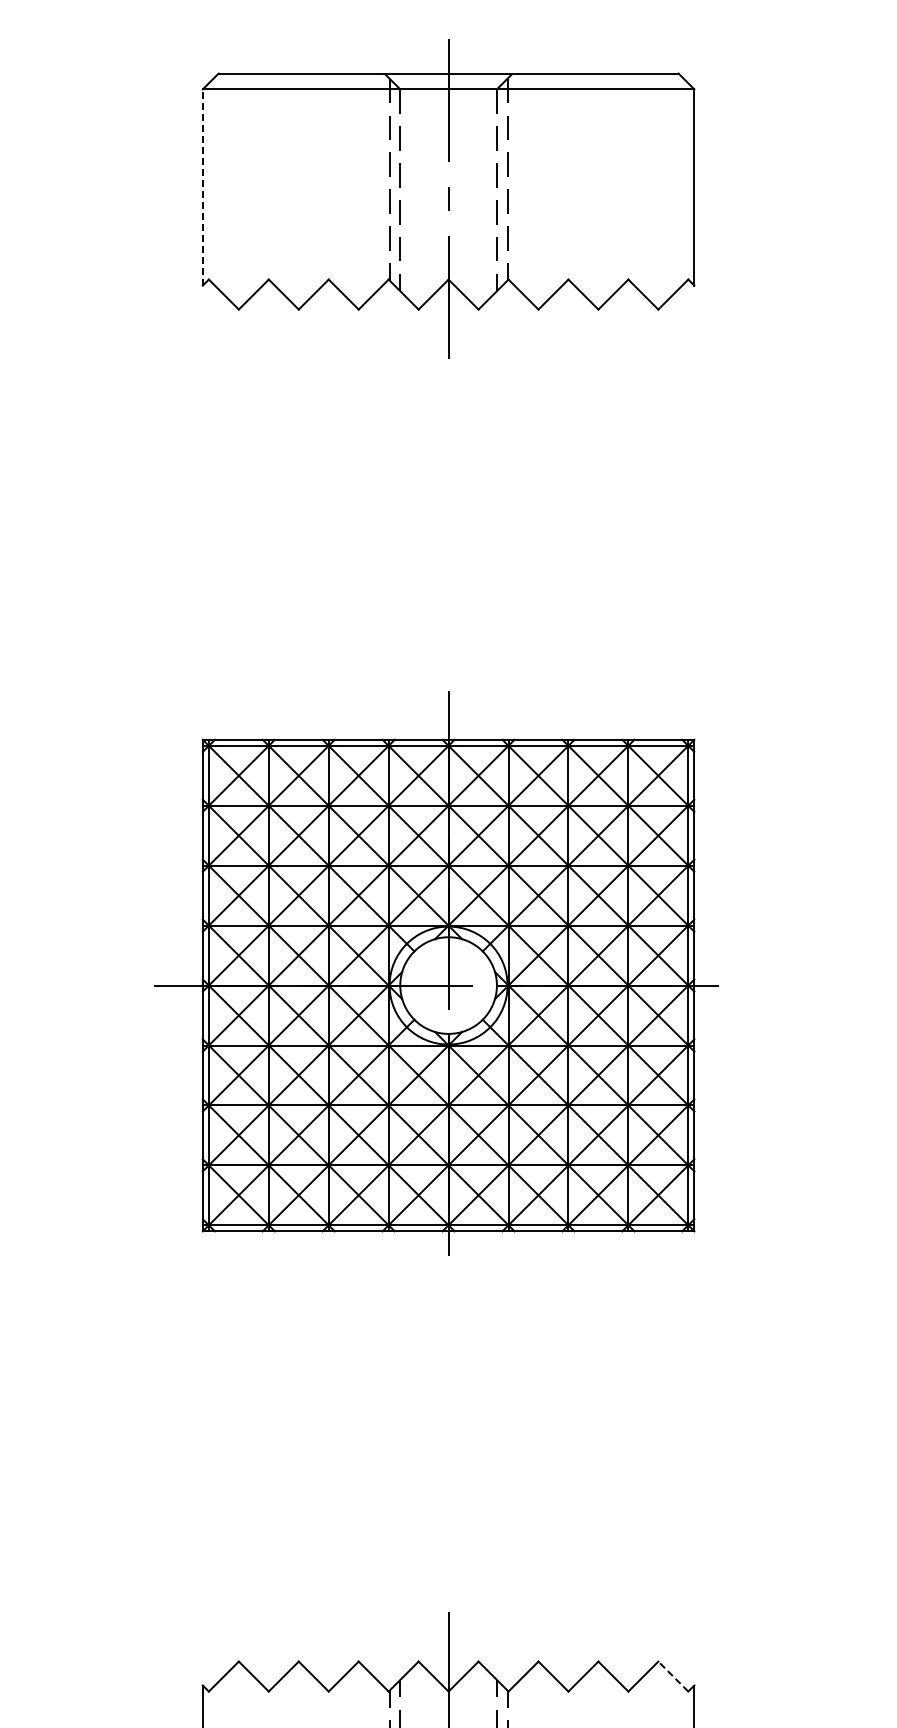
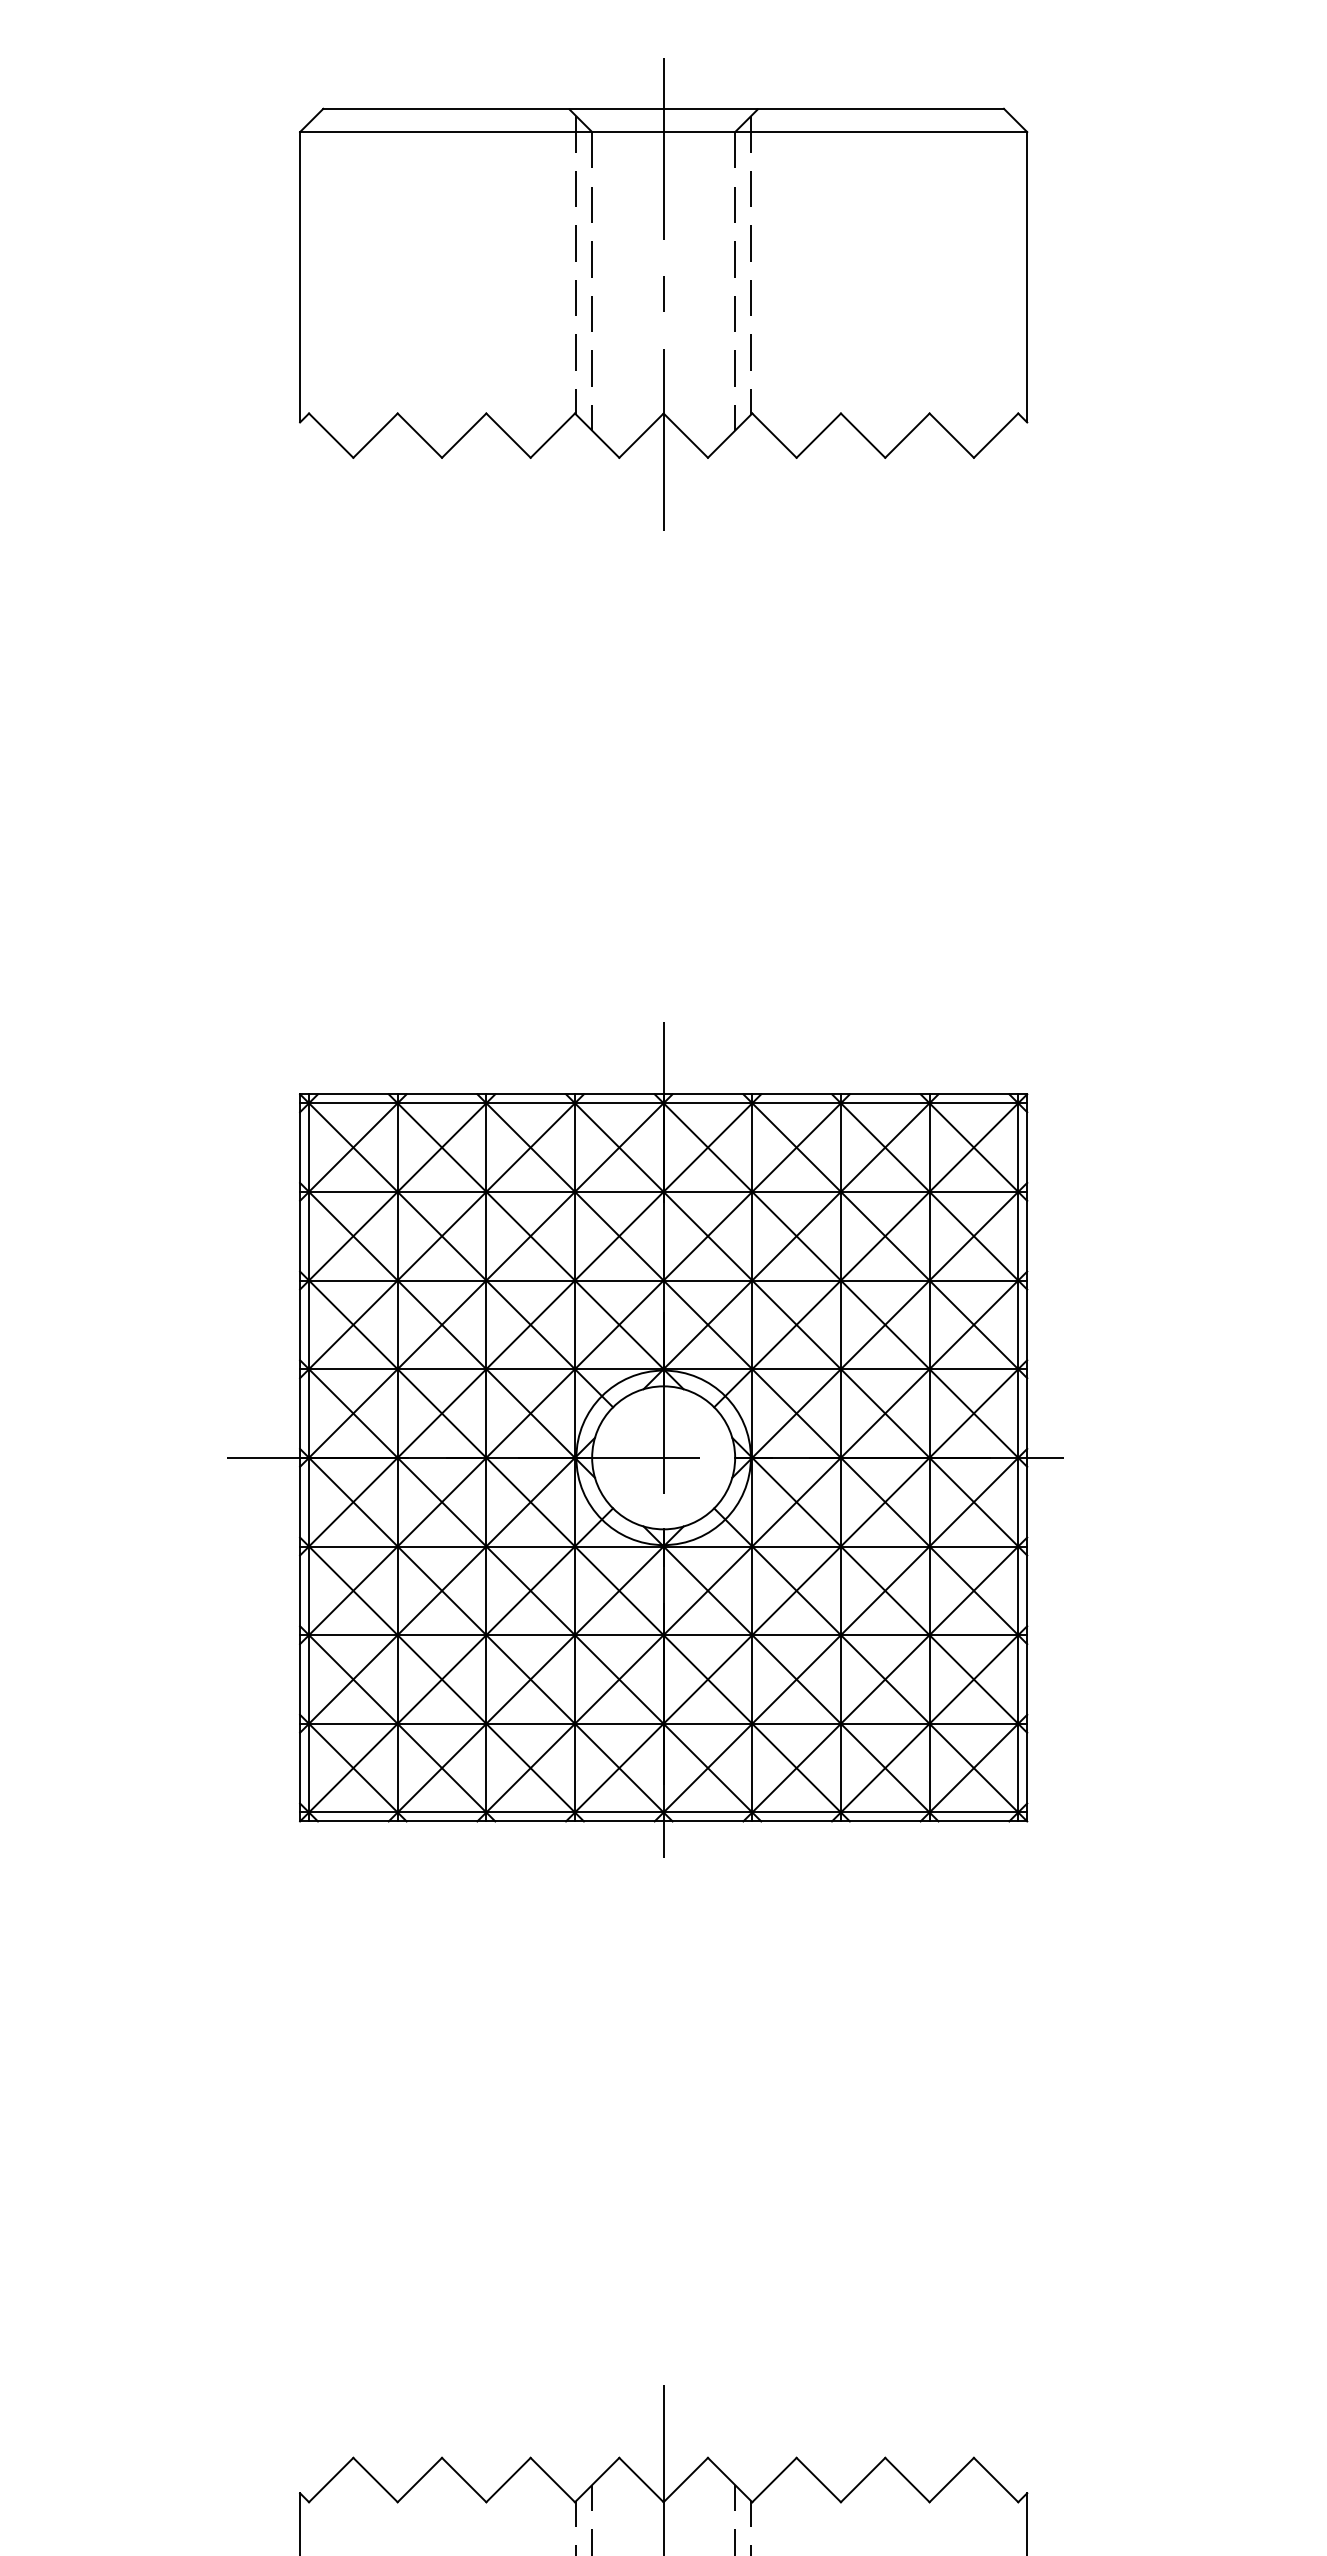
line: (202, 187) -> (299, 277), dashed -> solid
line: (672, 1676) -> (994, 2479), dashed -> solid

